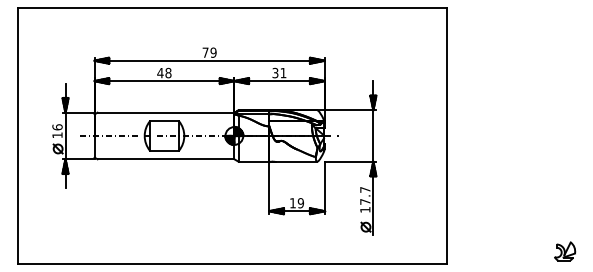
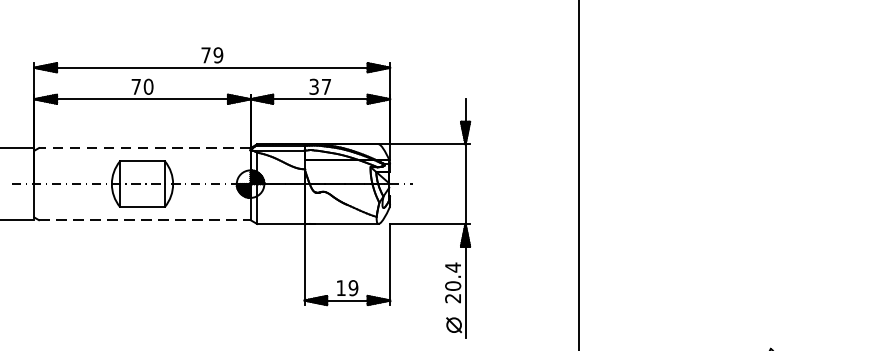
text: (164, 73) -> (142, 87), 48 -> 70
text: (283, 73) -> (326, 87), 31 -> 37
line: (165, 112) -> (144, 147), solid -> dashed
line: (166, 159) -> (145, 220), solid -> dashed
text: (365, 199) -> (453, 282), 17.7 -> 20.4

